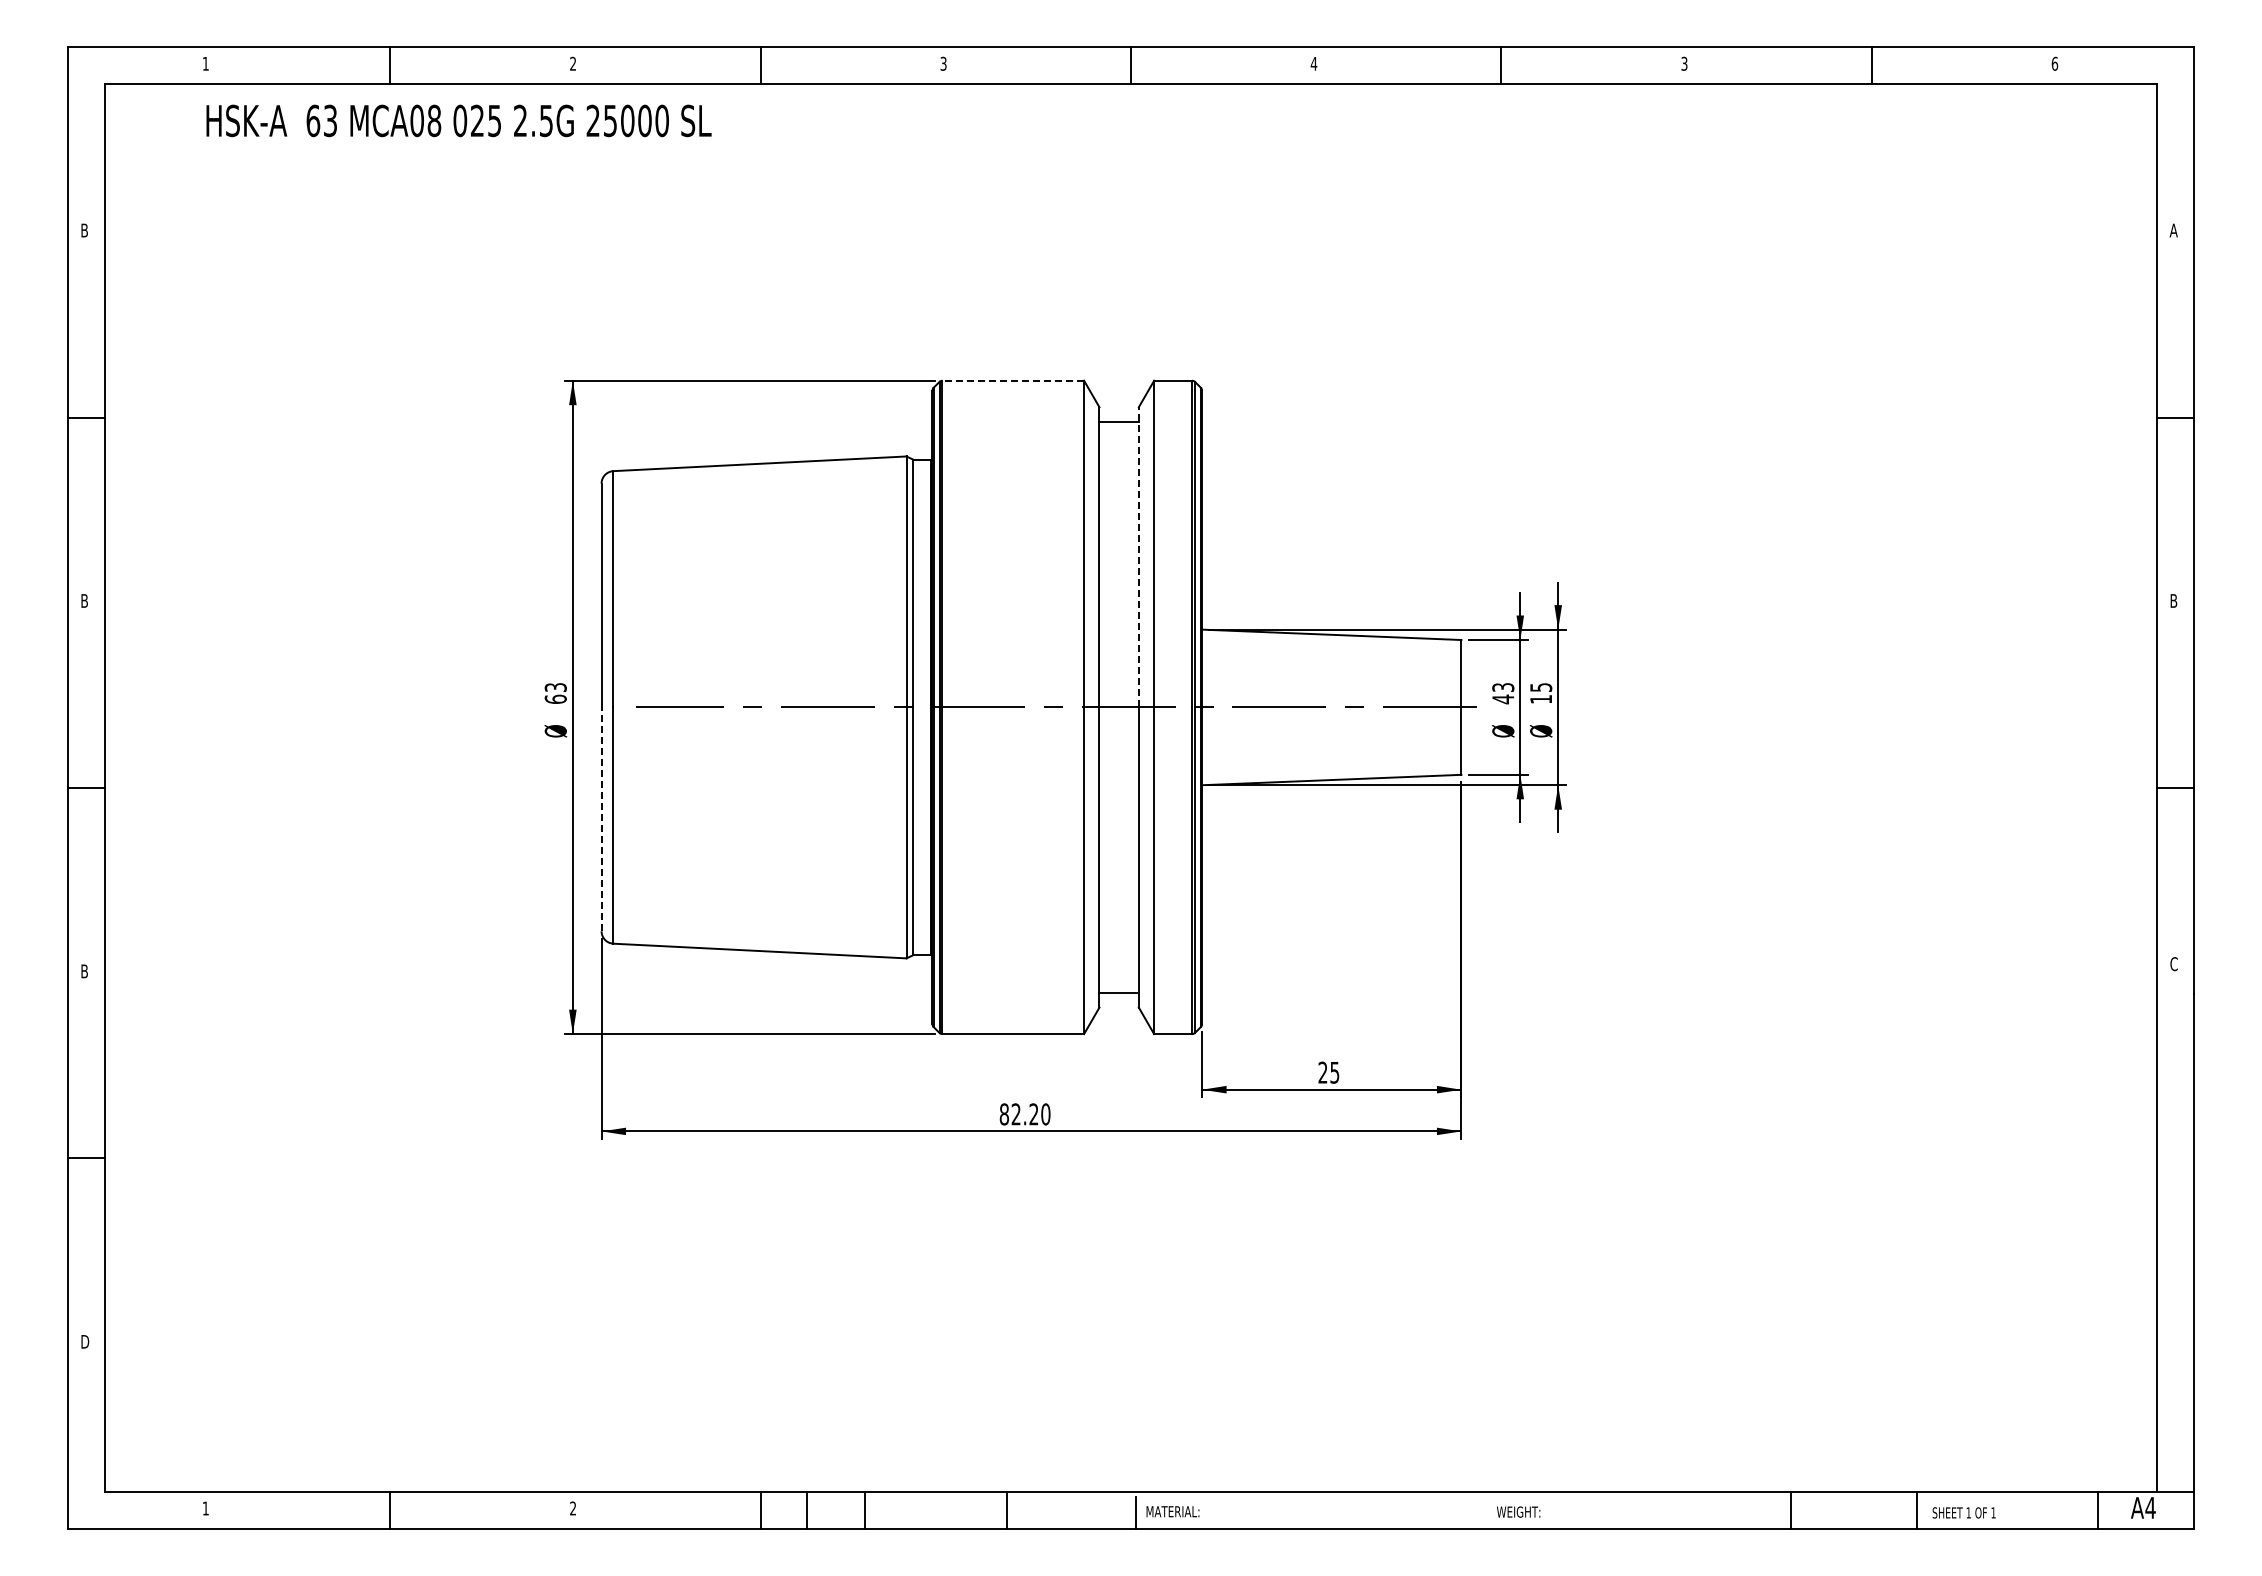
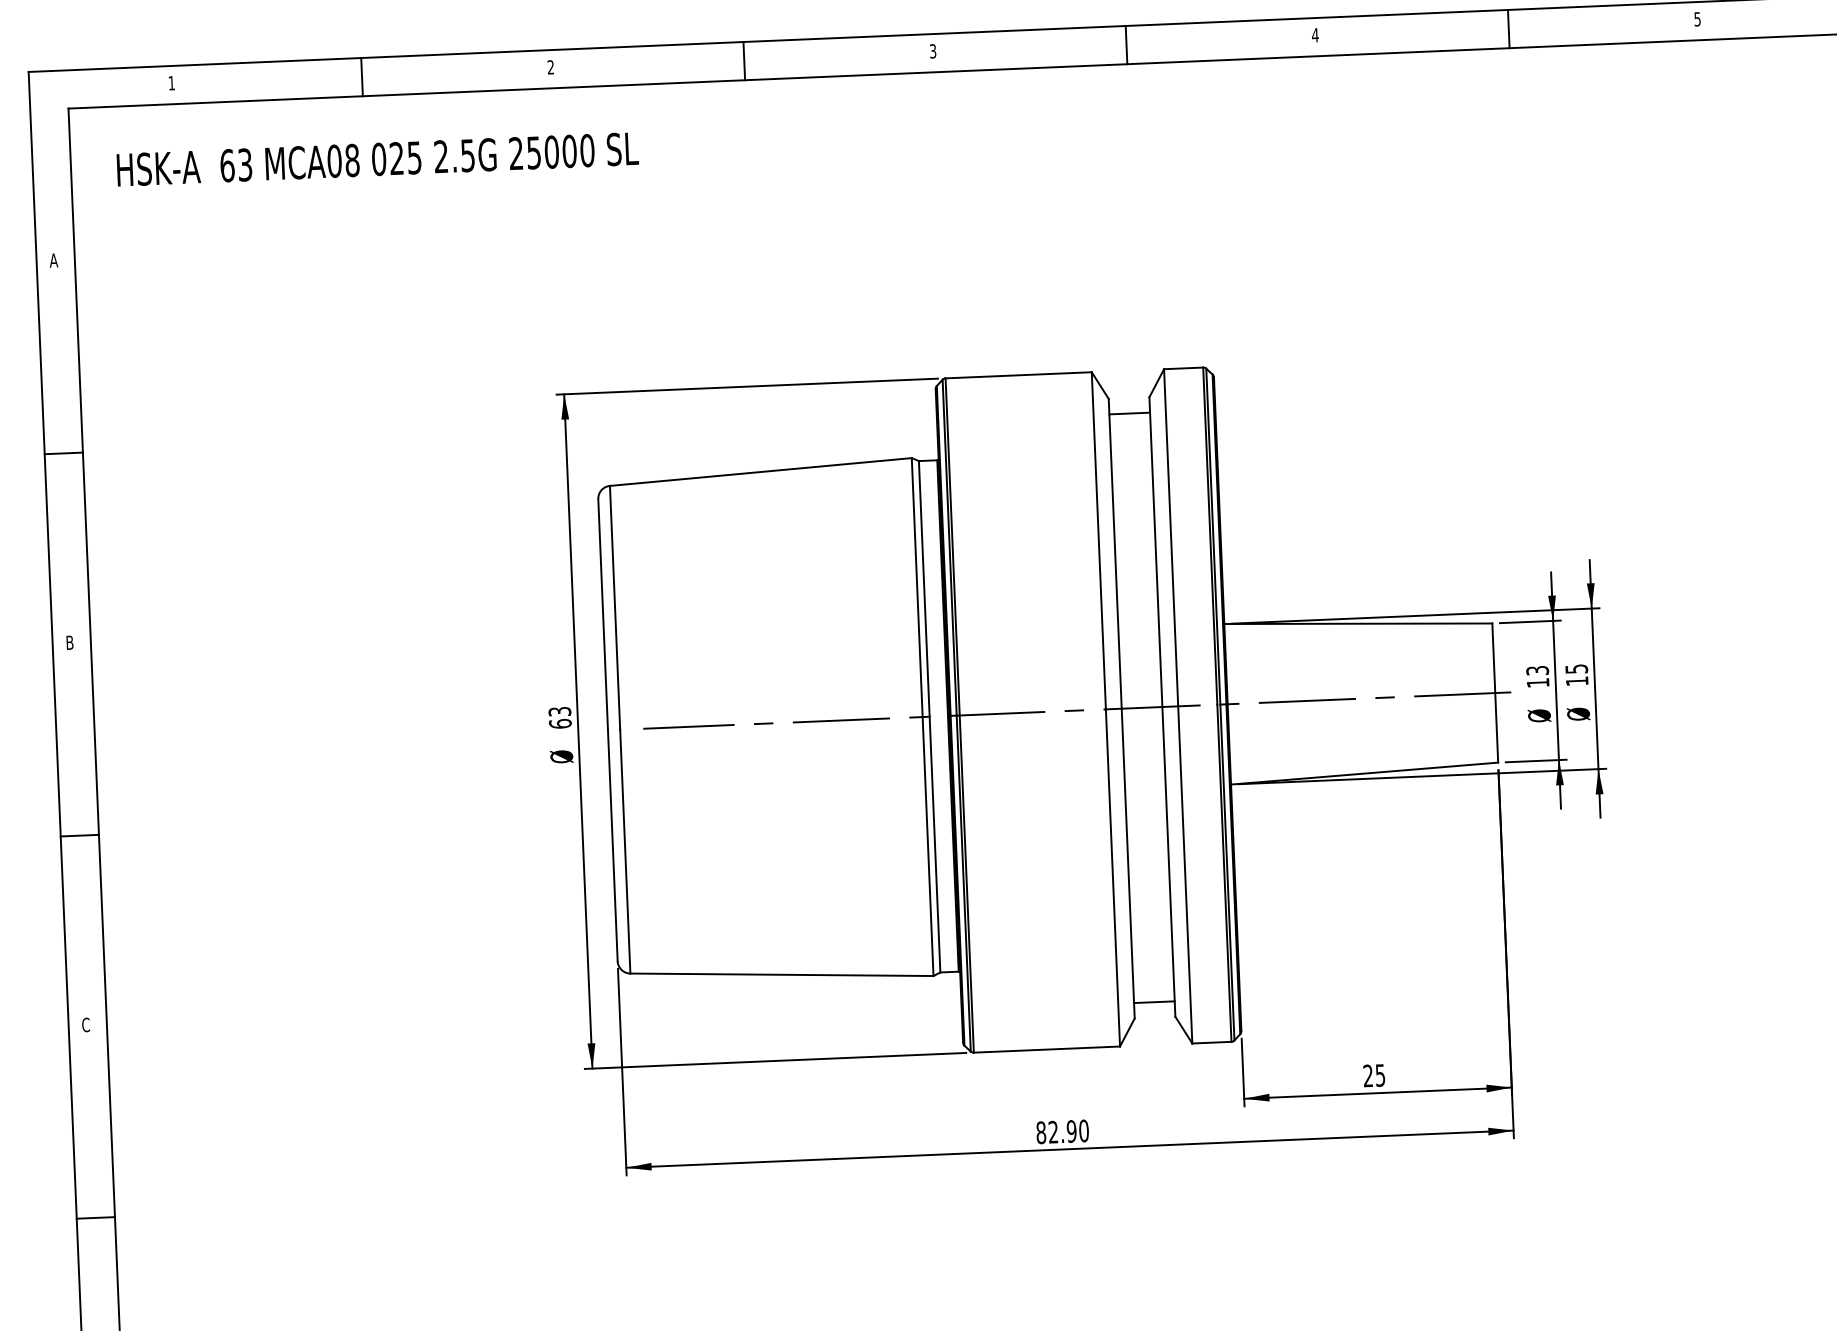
text: (1684, 62) -> (1697, 17), 3 -> 5
text: (458, 120) -> (377, 159), moved
text: (84, 230) -> (53, 260), B -> A
line: (1013, 380) -> (1018, 375), dashed -> solid
line: (1138, 556) -> (1155, 551), dashed -> solid
text: (1503, 699) -> (1538, 683), 43 -> 13
line: (601, 819) -> (612, 845), dashed -> solid
text: (84, 971) -> (85, 1025), B -> C
text: (1033, 1114) -> (1071, 1131), 82.20 -> 82.90

